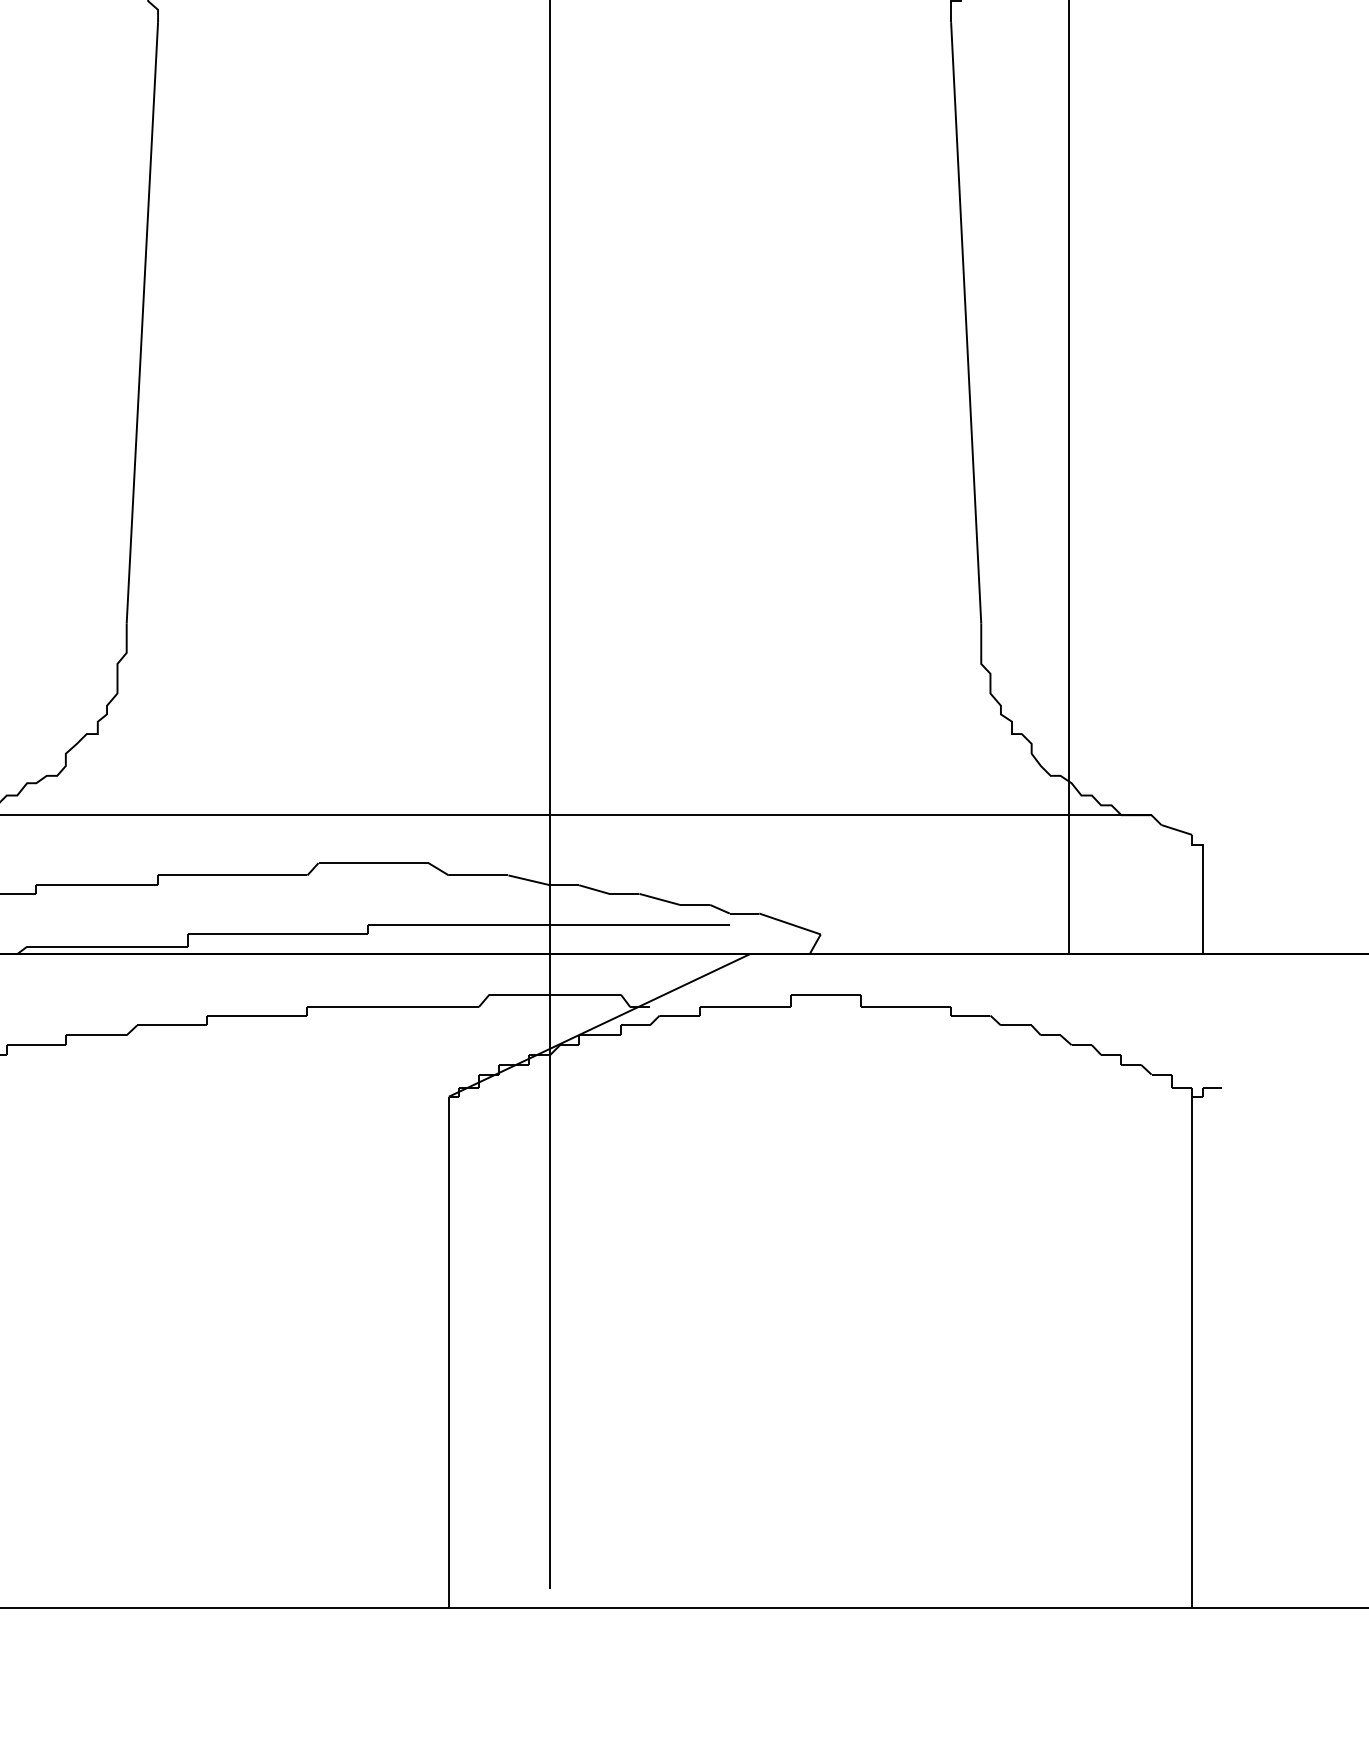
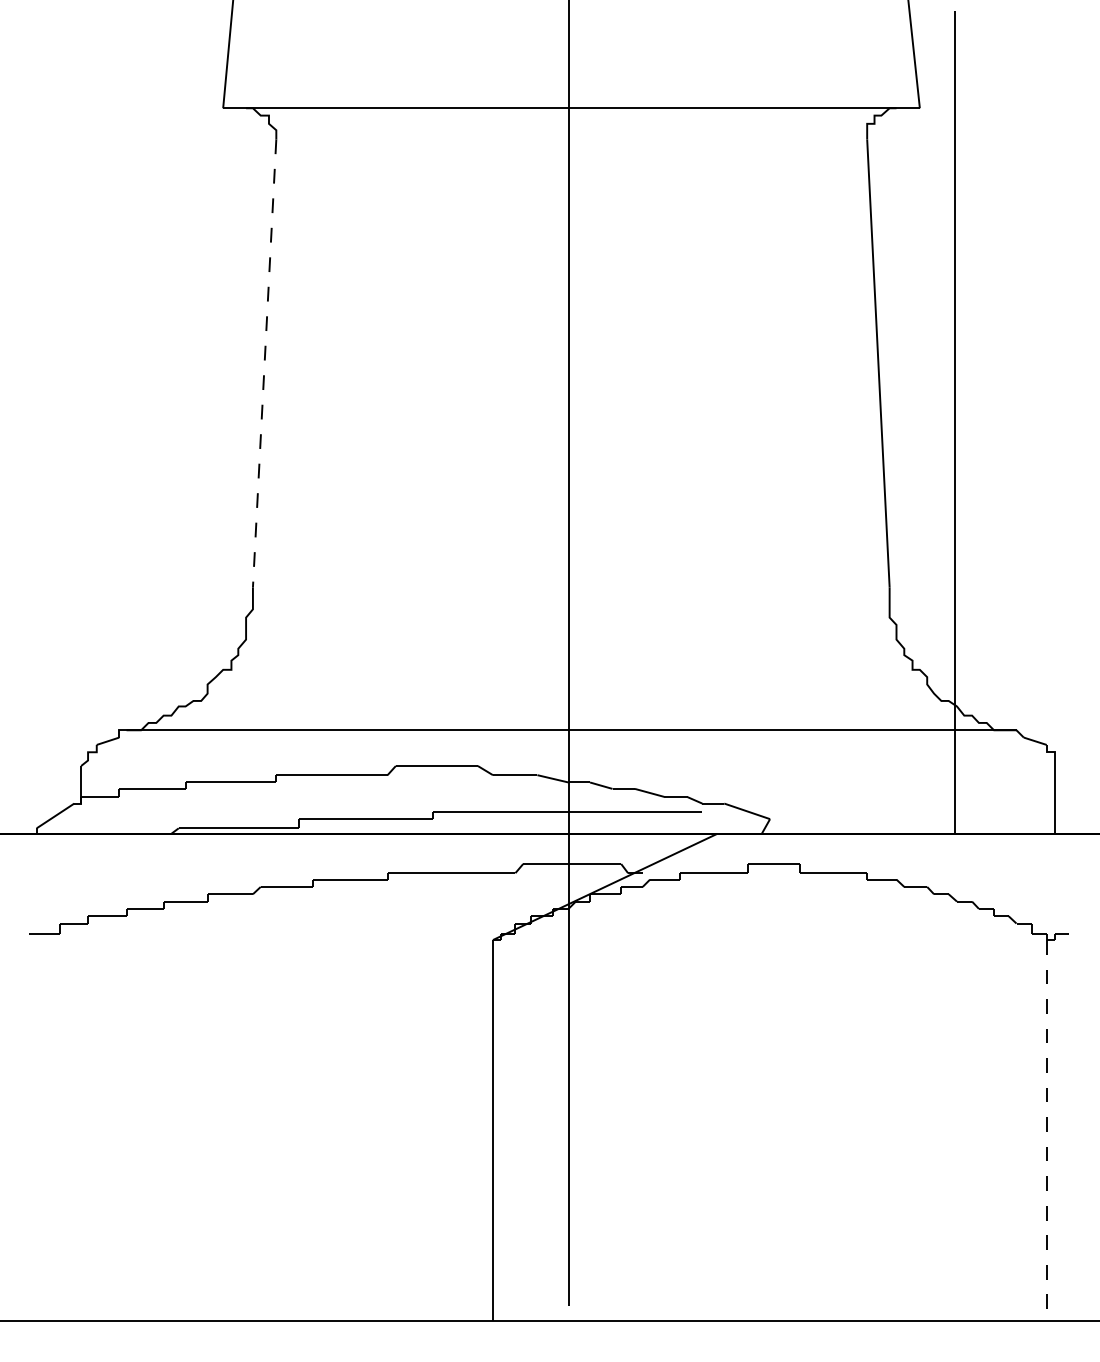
line: (142, 322) -> (264, 363), solid -> dashed
line: (1191, 1352) -> (1046, 1130), solid -> dashed

